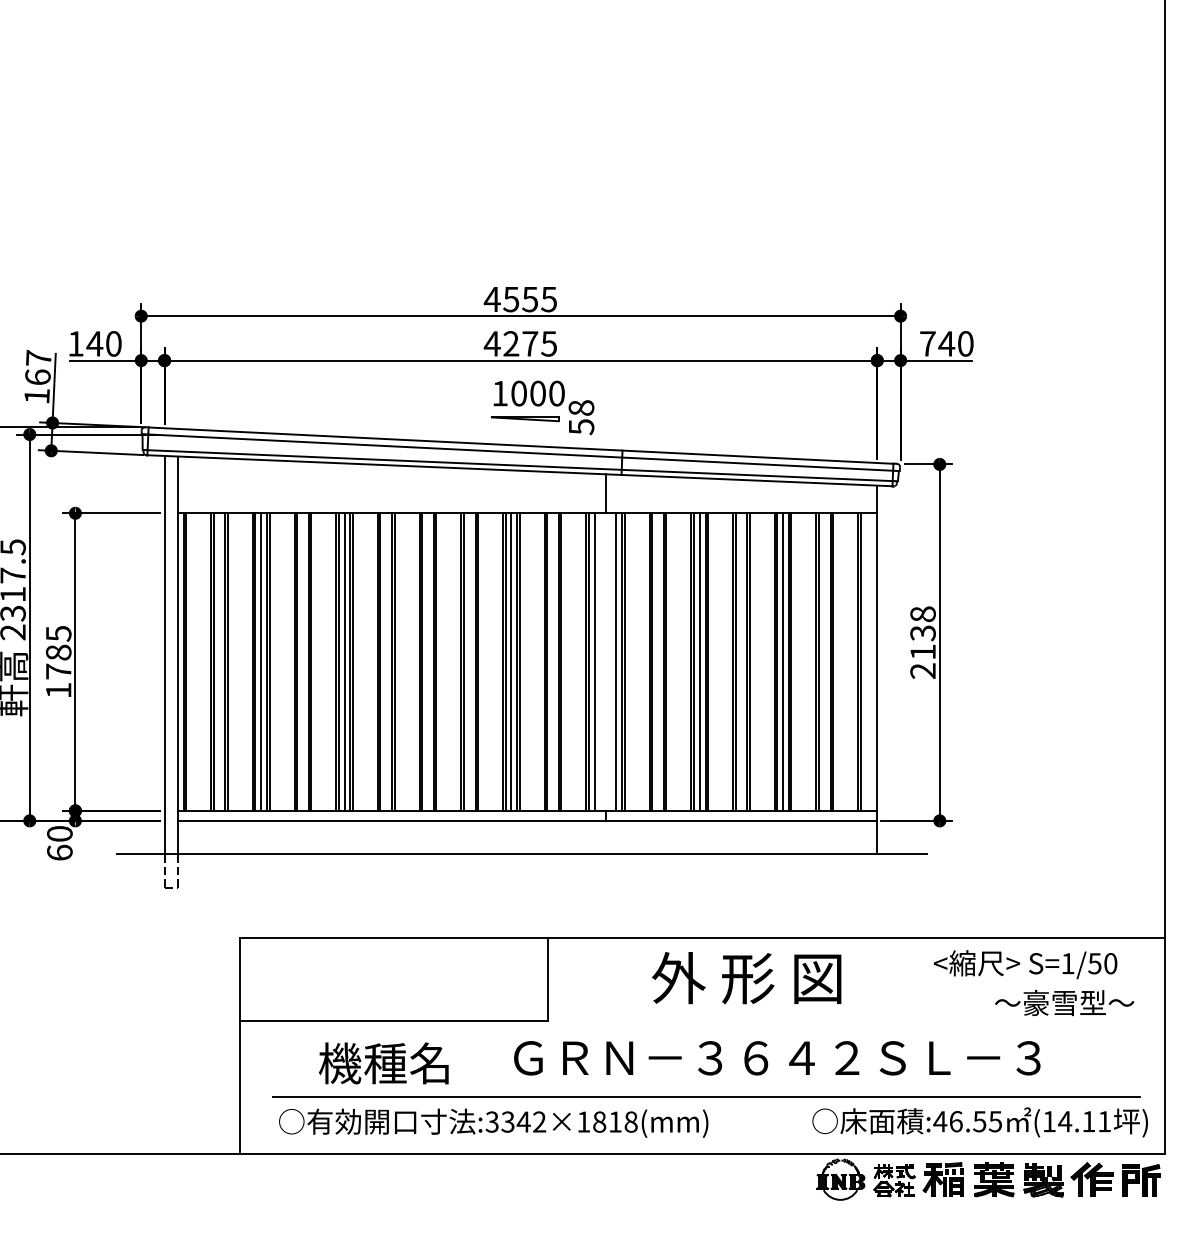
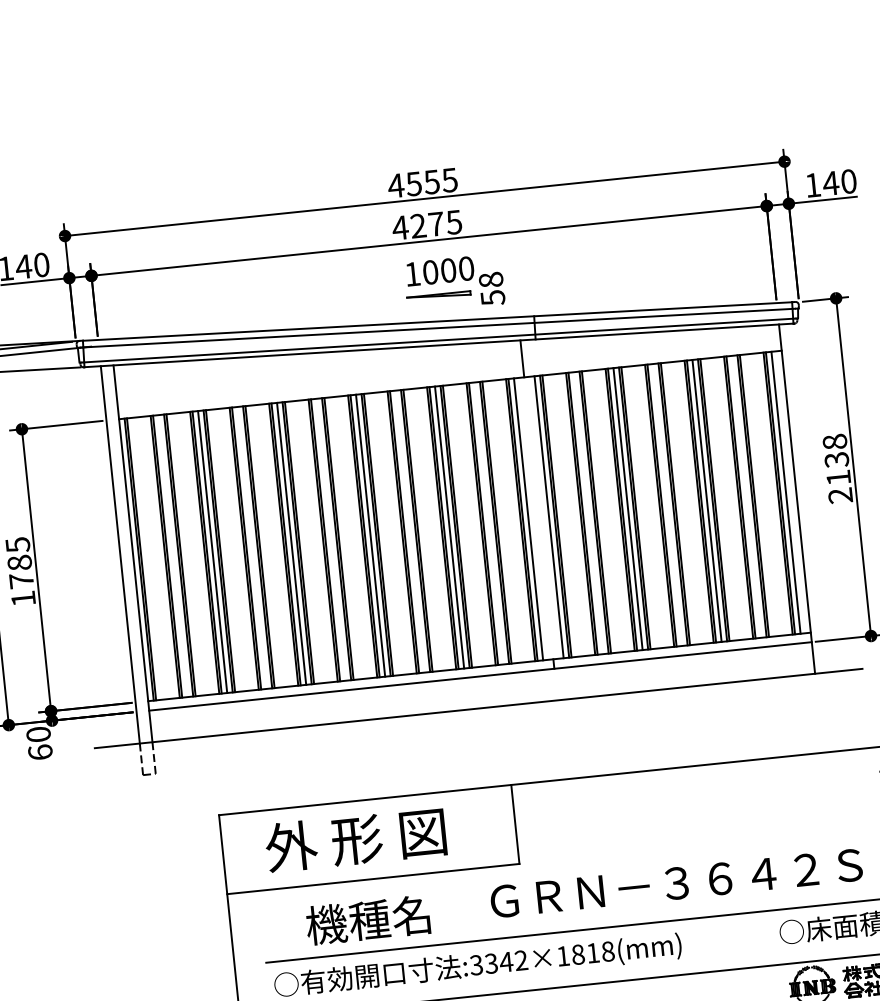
text: (927, 343) -> (812, 184), 740 -> 140
line: (428, 661) -> (371, 535), added
line: (866, 661) -> (785, 492), added
text: (746, 978) -> (355, 840), moved

